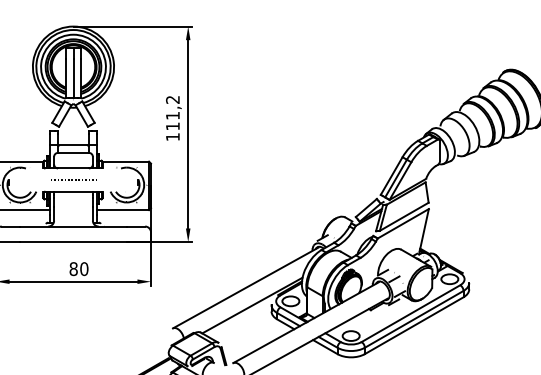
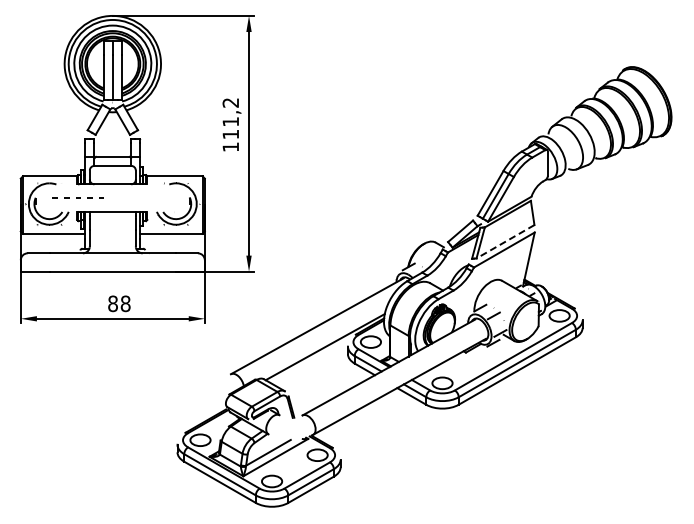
line: (73, 179) -> (78, 197), moved
line: (404, 217) -> (505, 242), solid -> dashed
text: (84, 268) -> (125, 303), 80 -> 88

